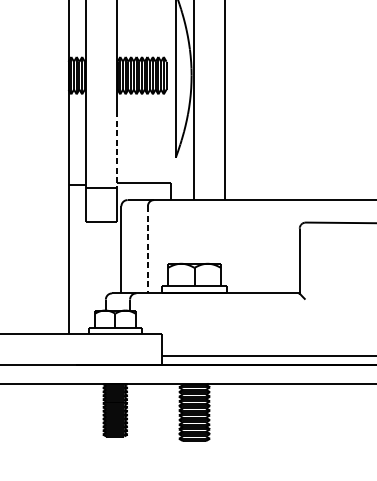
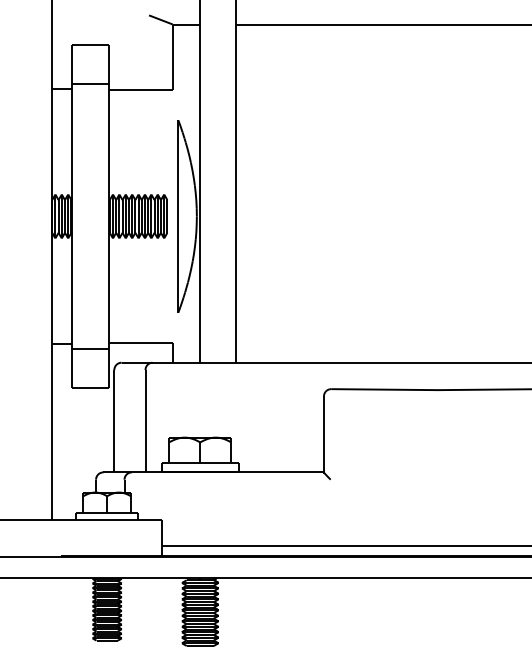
line: (116, 149) -> (108, 303), dashed -> solid
line: (147, 250) -> (145, 421), dashed -> solid

